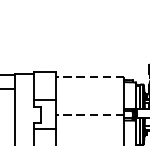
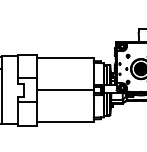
line: (89, 76) -> (64, 58), dashed -> solid
line: (89, 115) -> (64, 90), dashed -> solid

